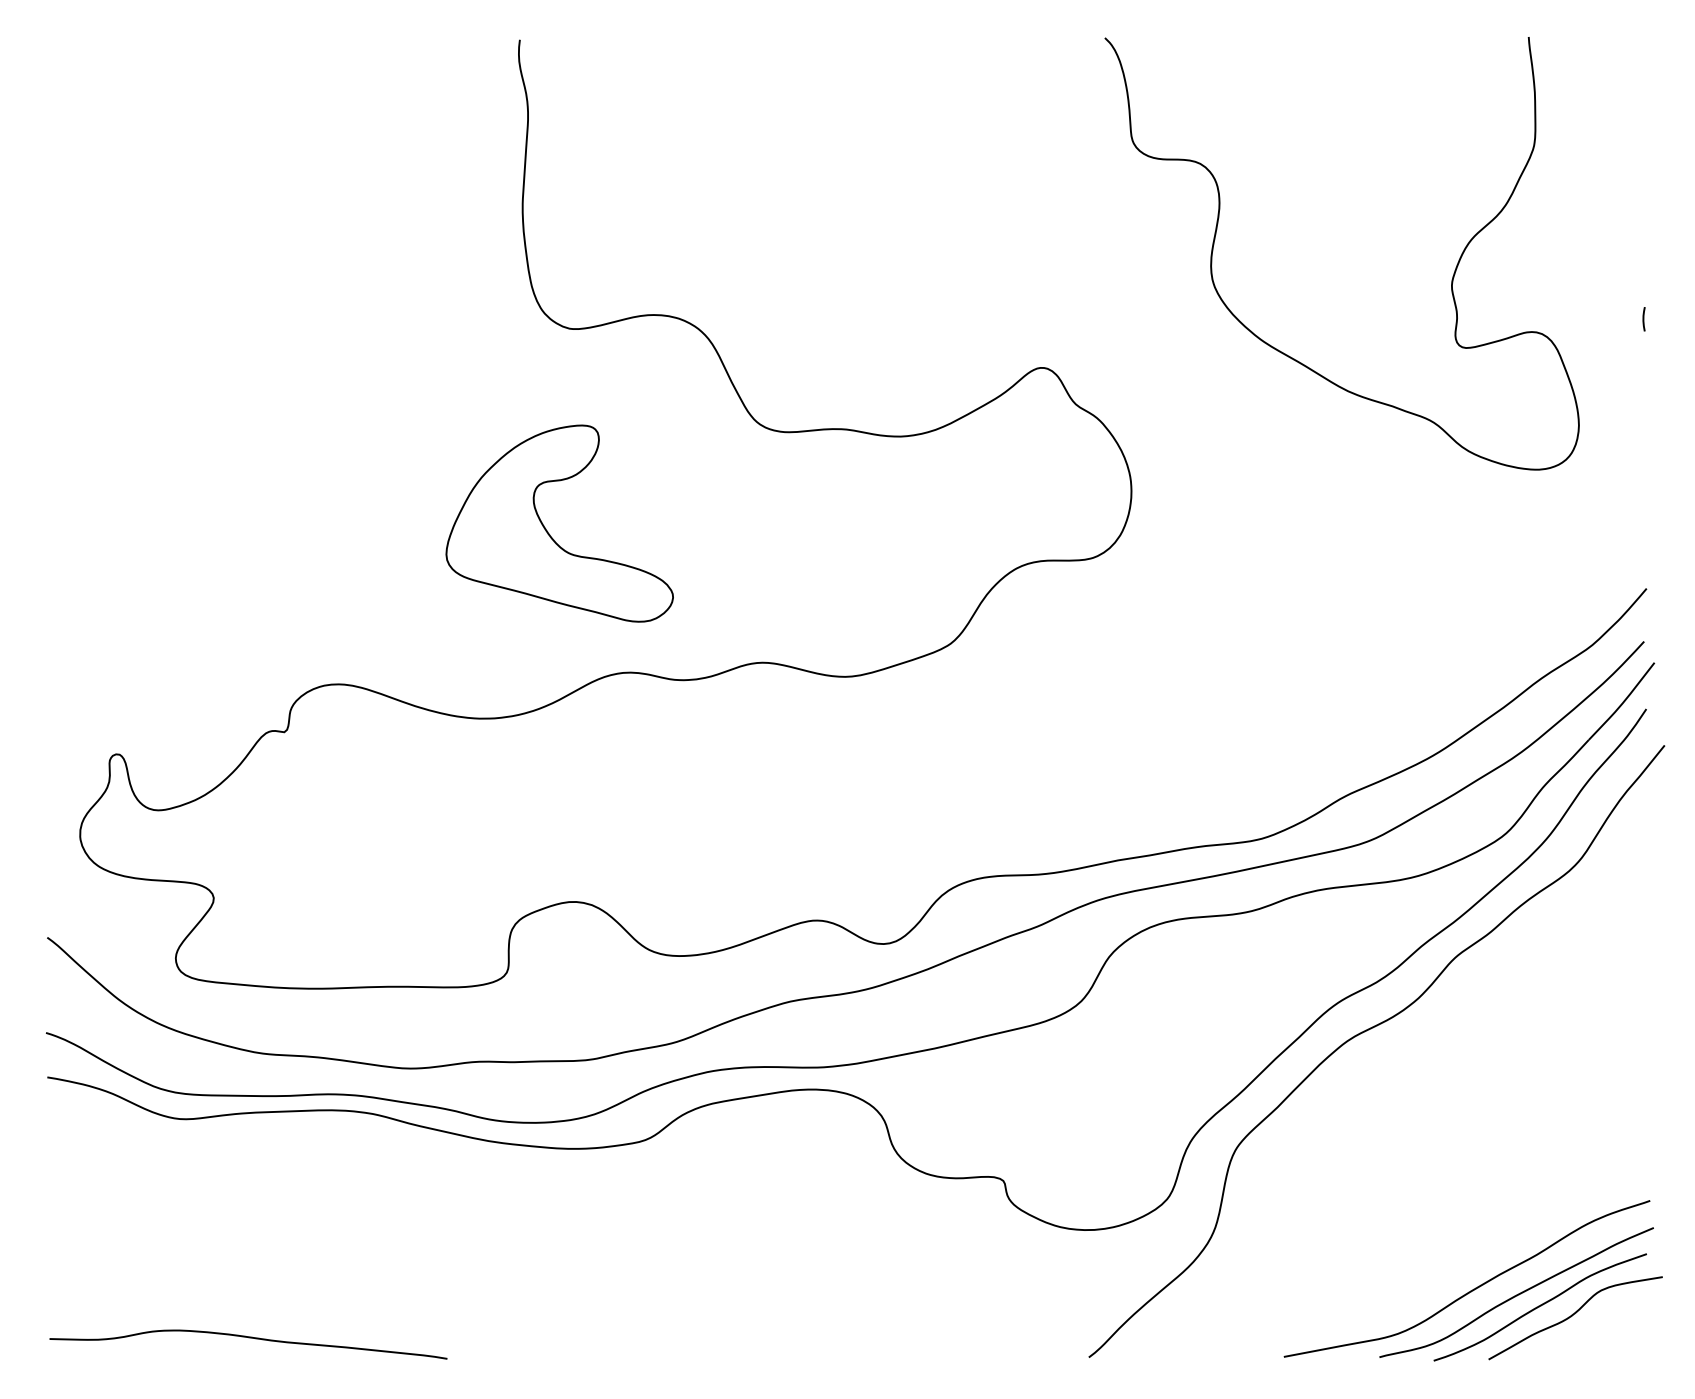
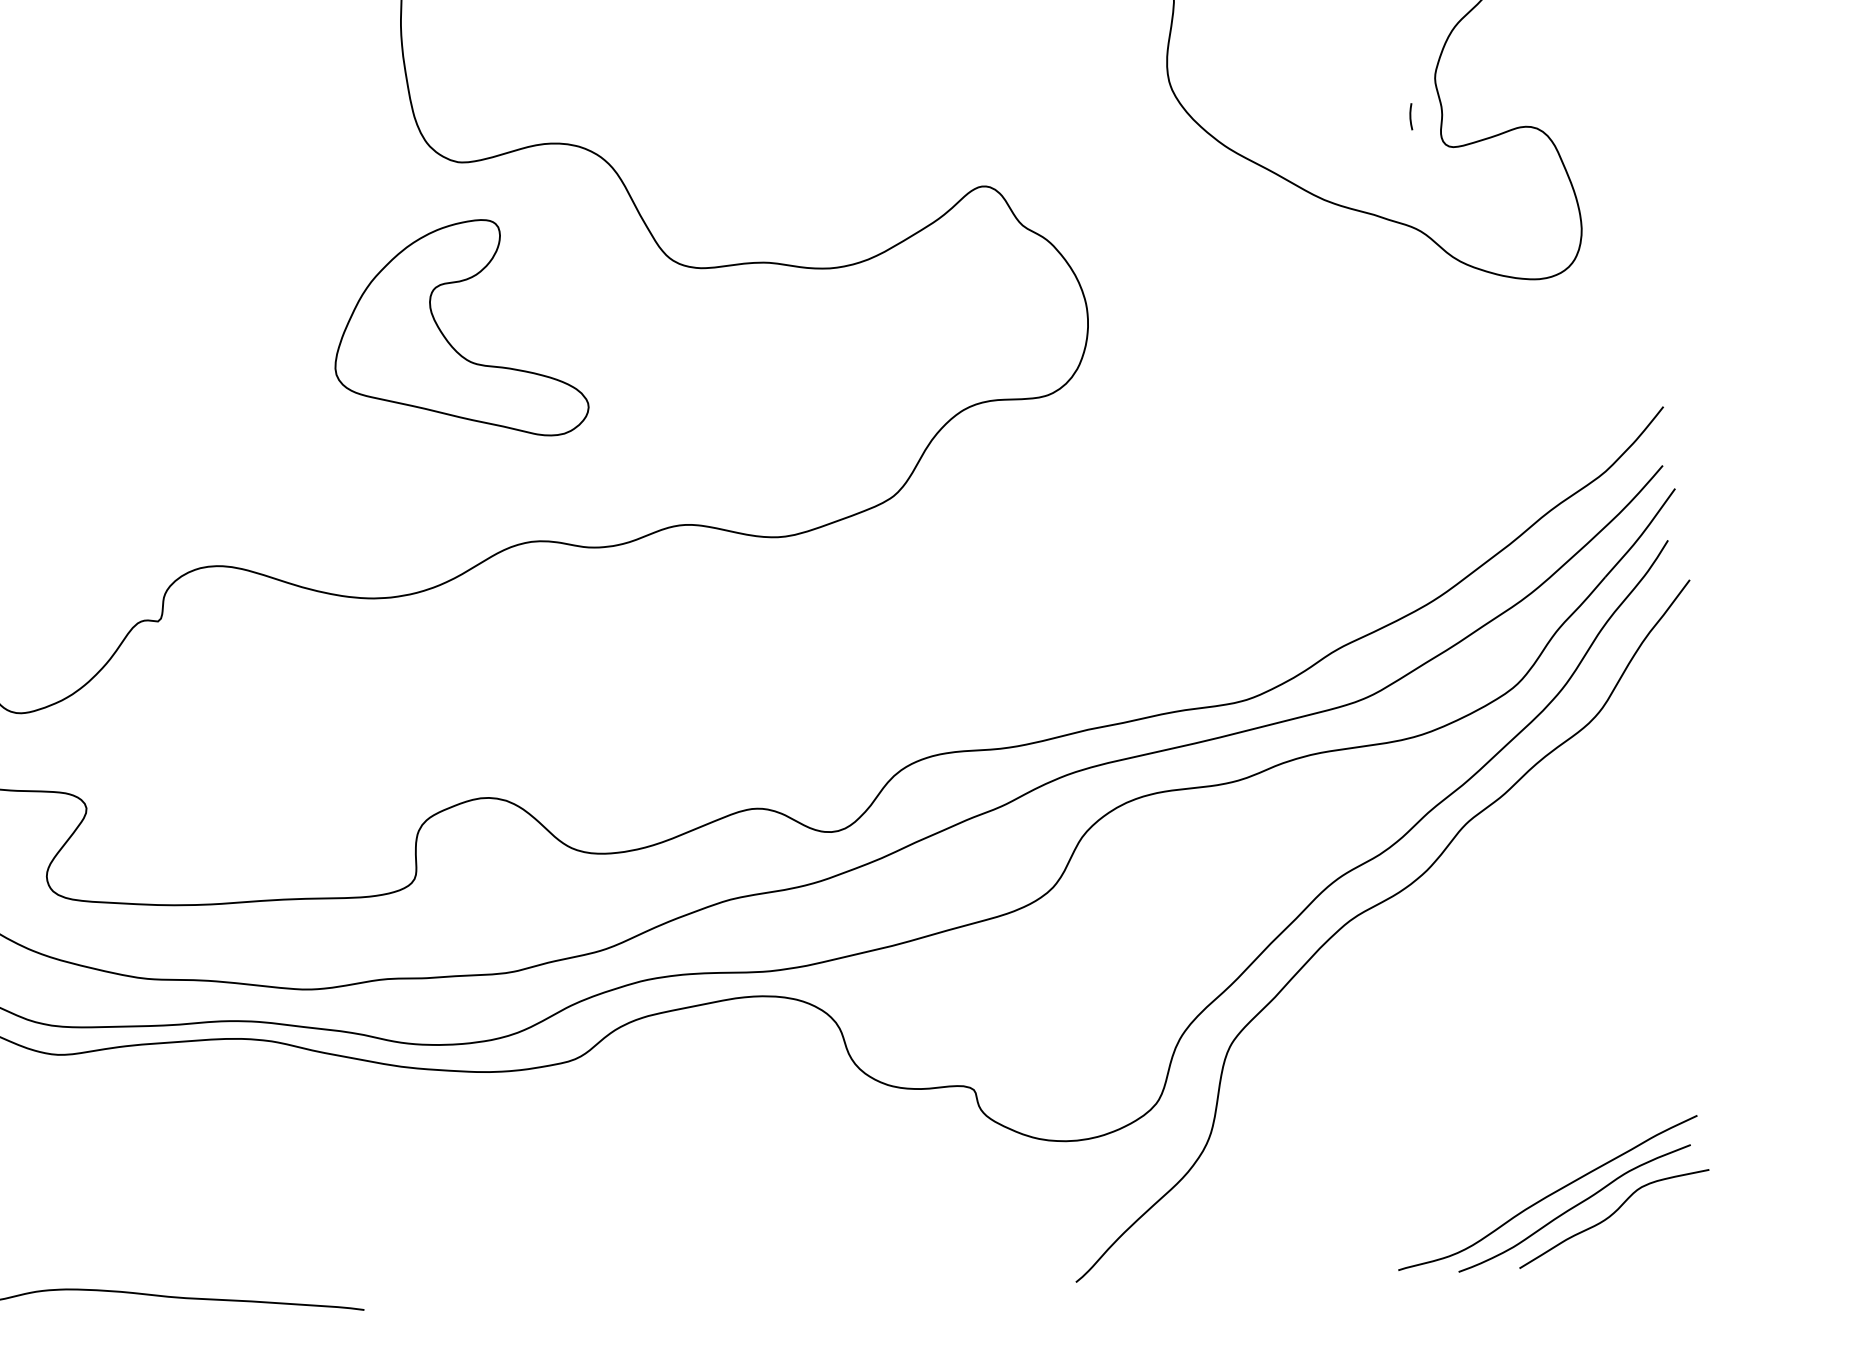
line: (1643, 319) -> (1410, 117), moved
part: (547, 530) -> (446, 337), moved
curve: (1473, 1288) -> (1499, 1190), removed

